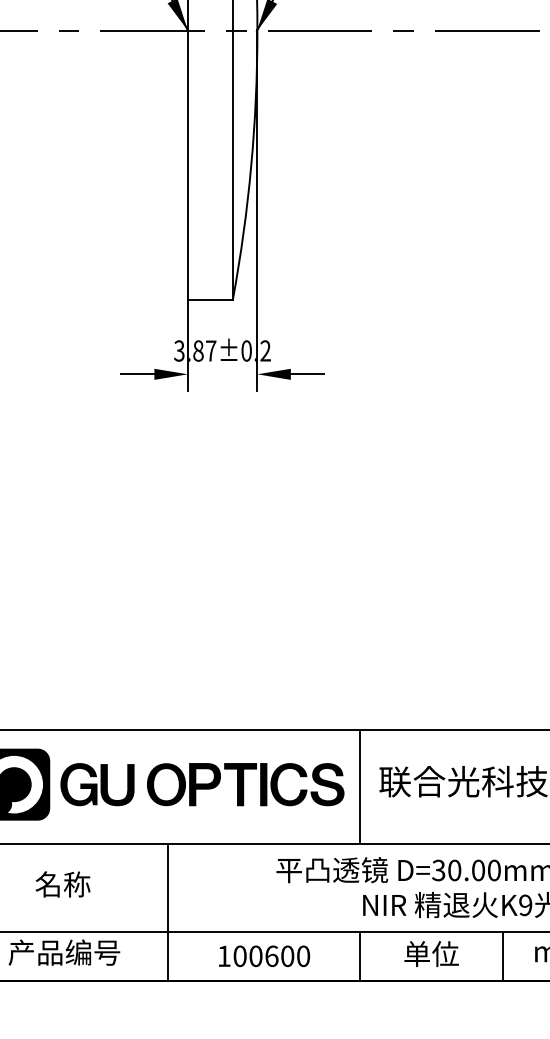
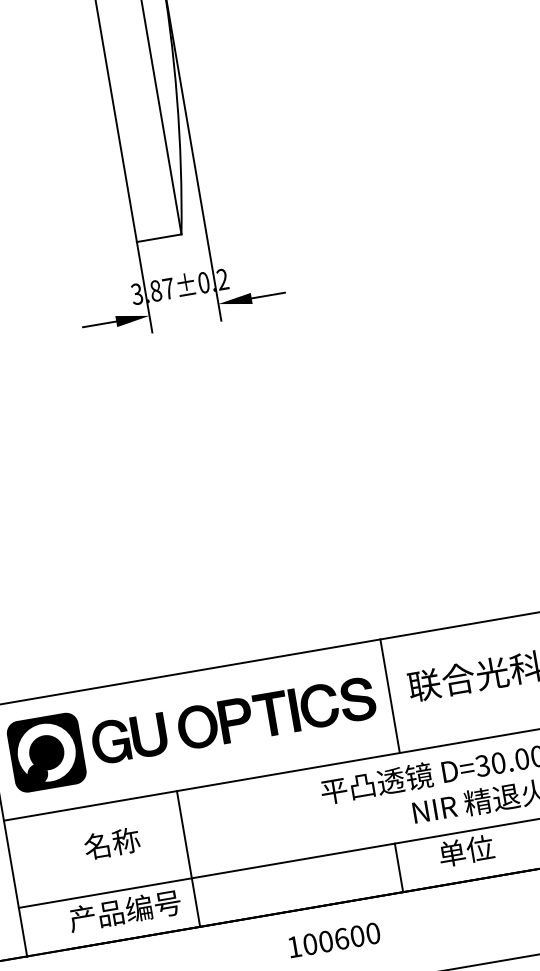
line: (168, 912) -> (188, 859), moved
text: (431, 953) -> (466, 850), moved
line: (359, 955) -> (398, 867), moved
text: (264, 956) -> (334, 940), moved

